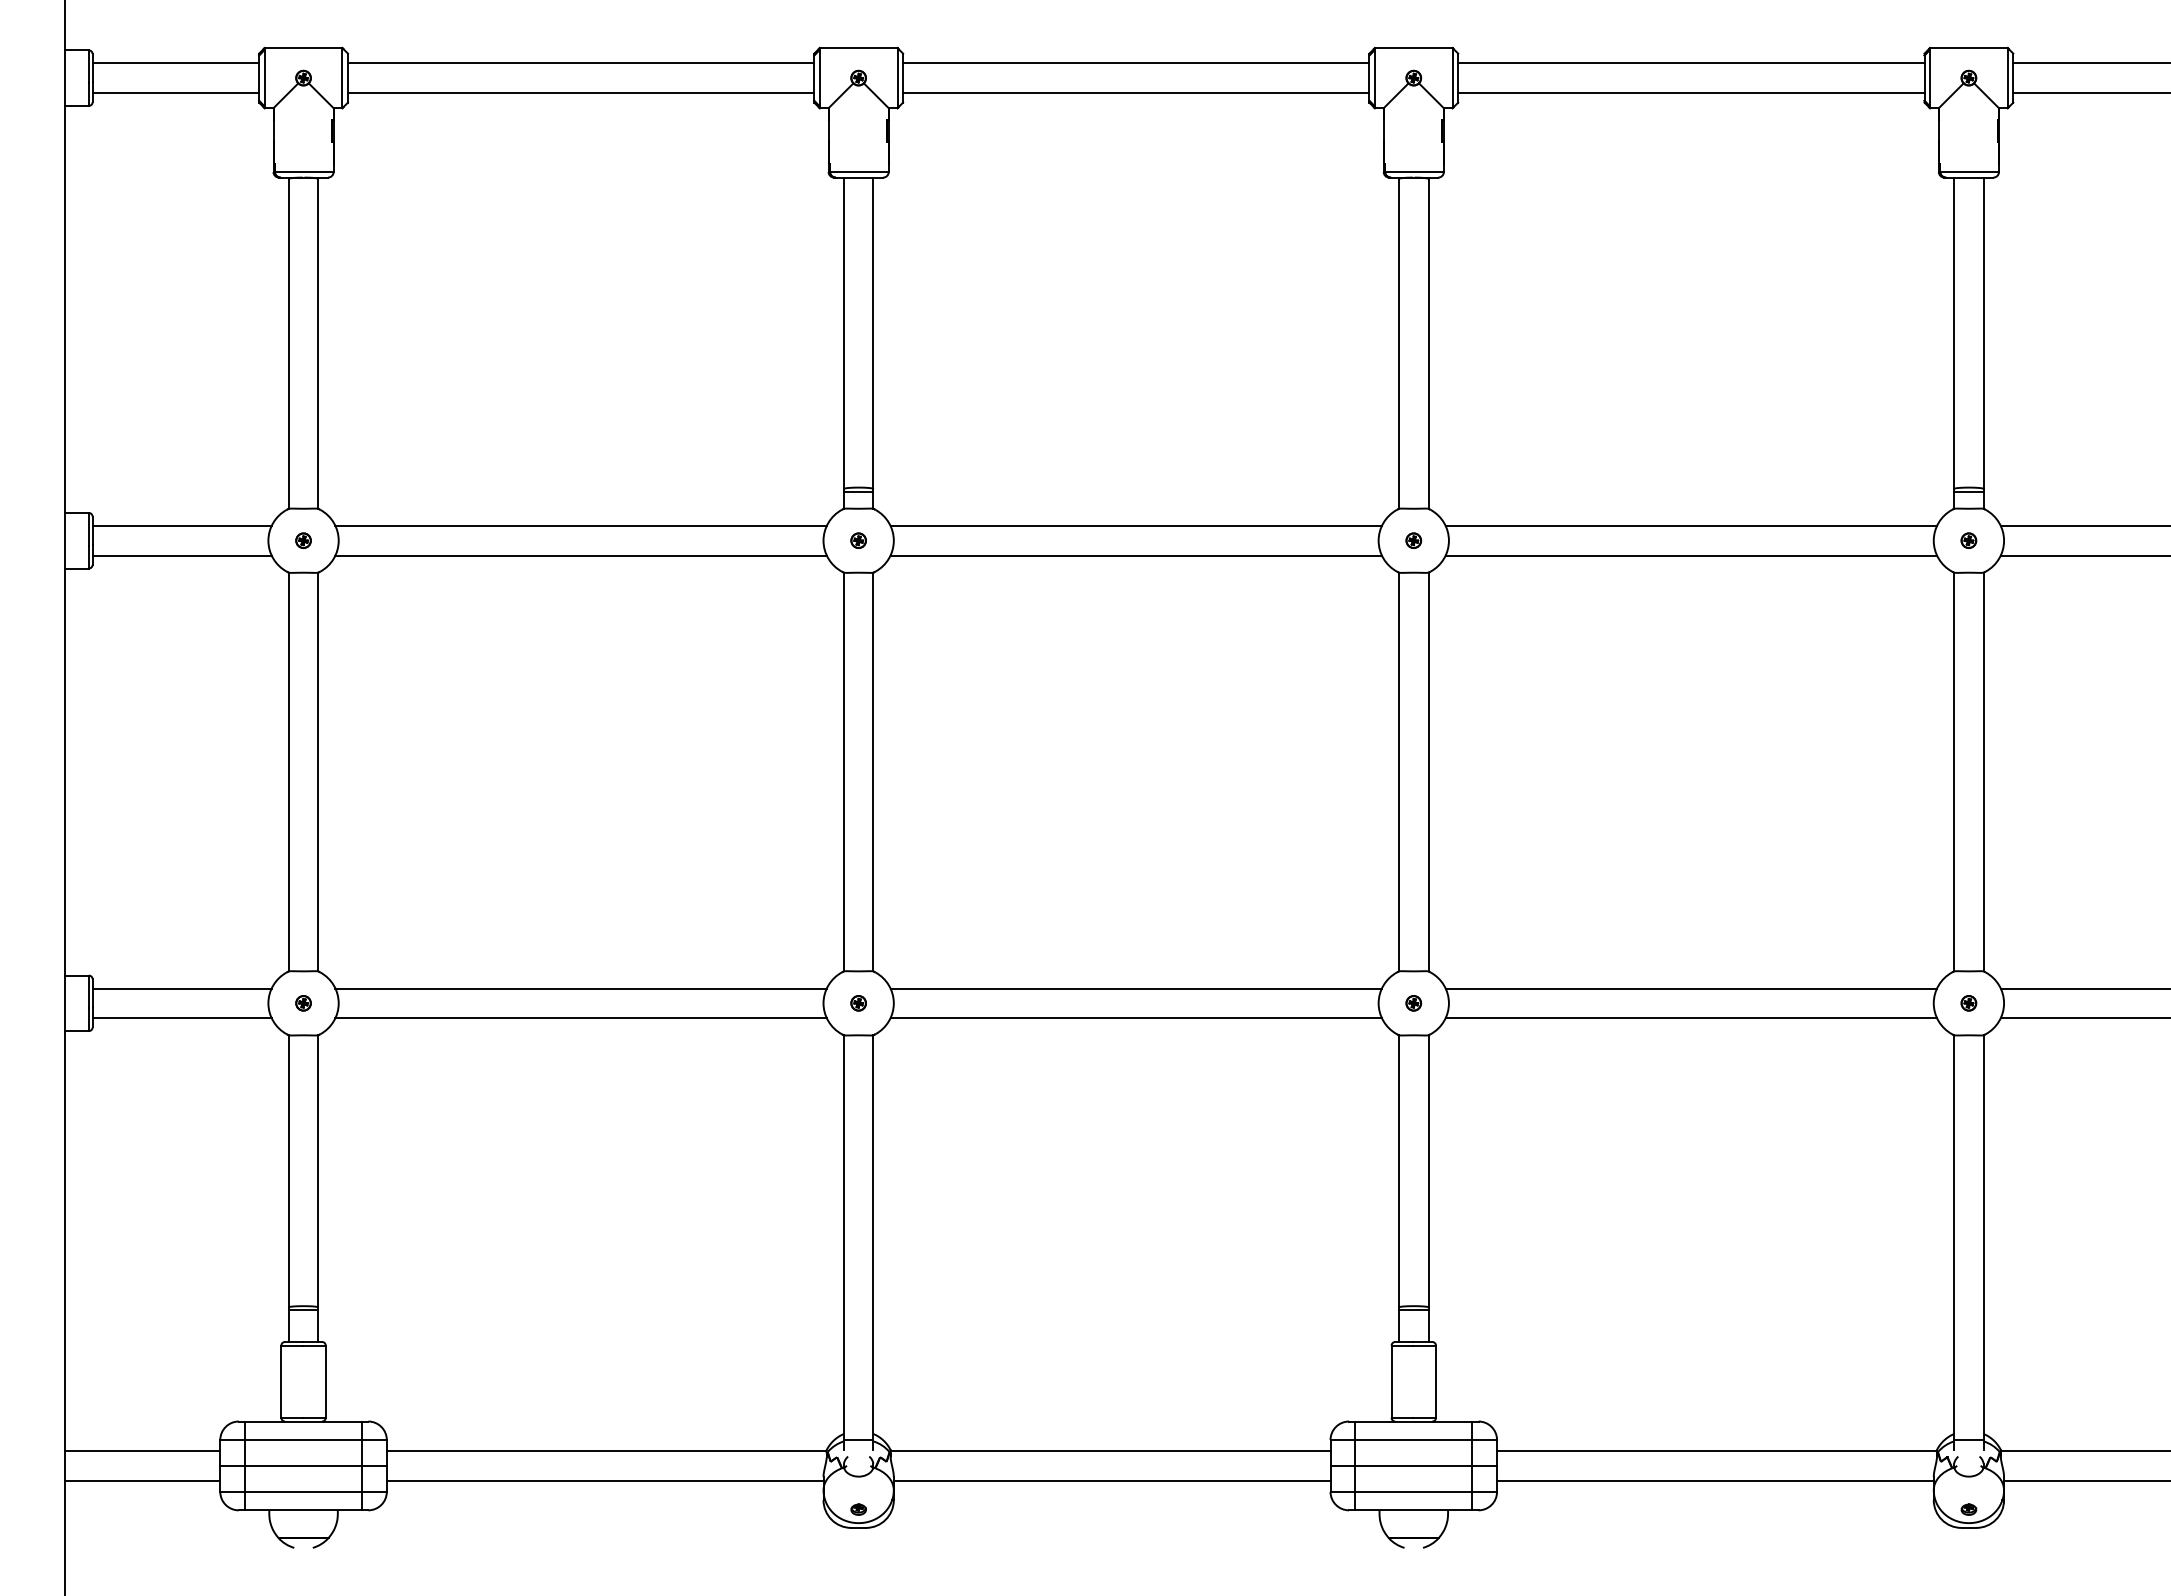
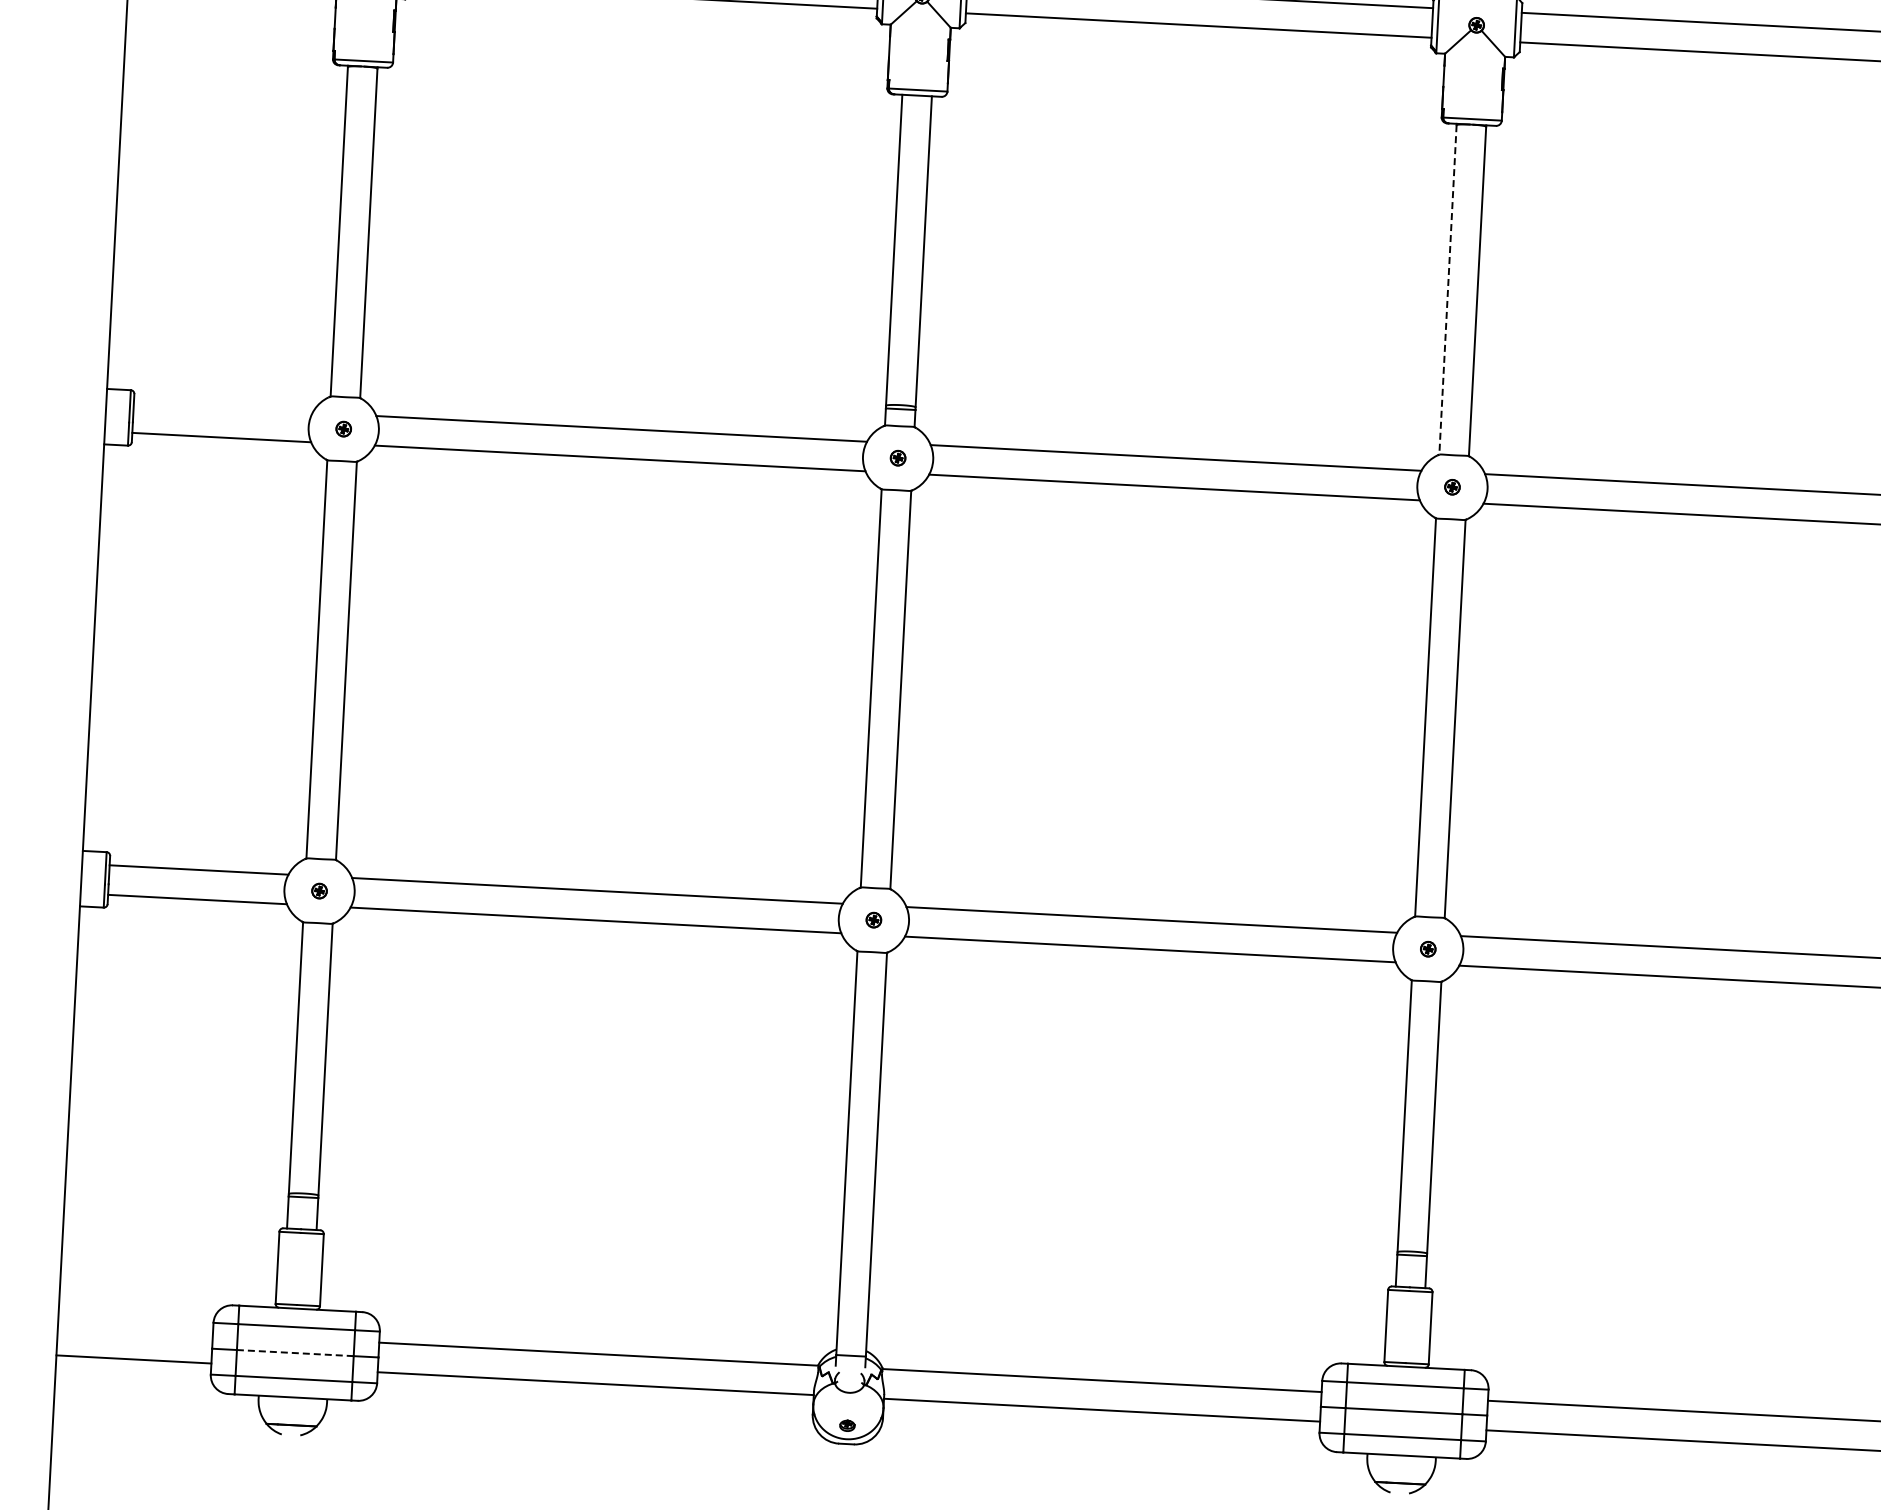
line: (1398, 343) -> (1447, 289), solid -> dashed
line: (181, 525) -> (222, 407), removed
line: (142, 1451) -> (135, 1330), removed
line: (303, 1465) -> (295, 1352), solid -> dashed

